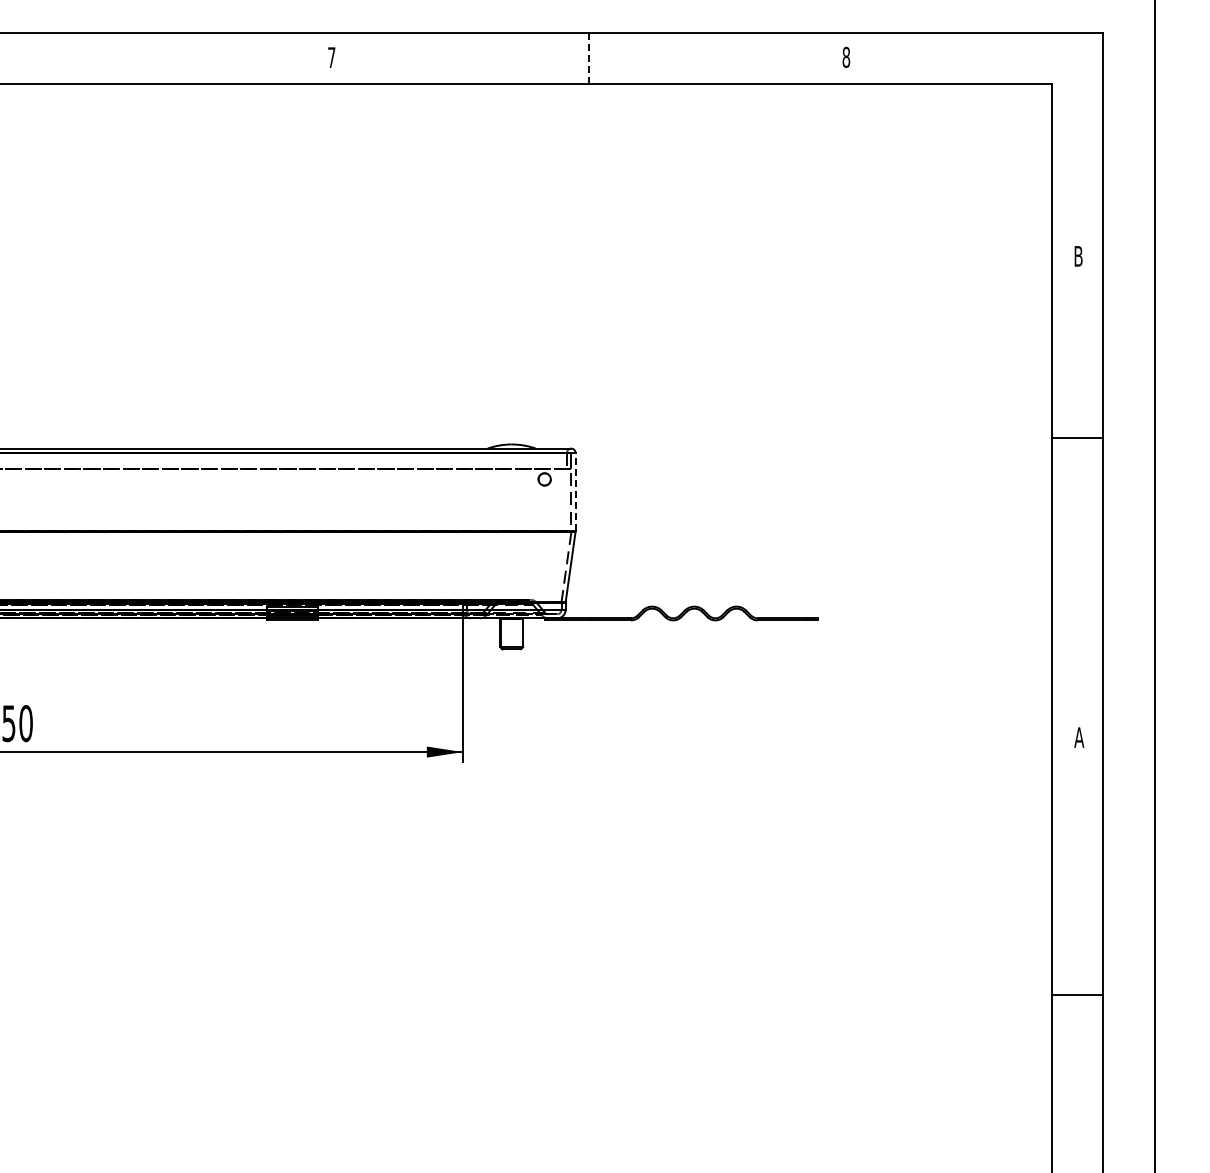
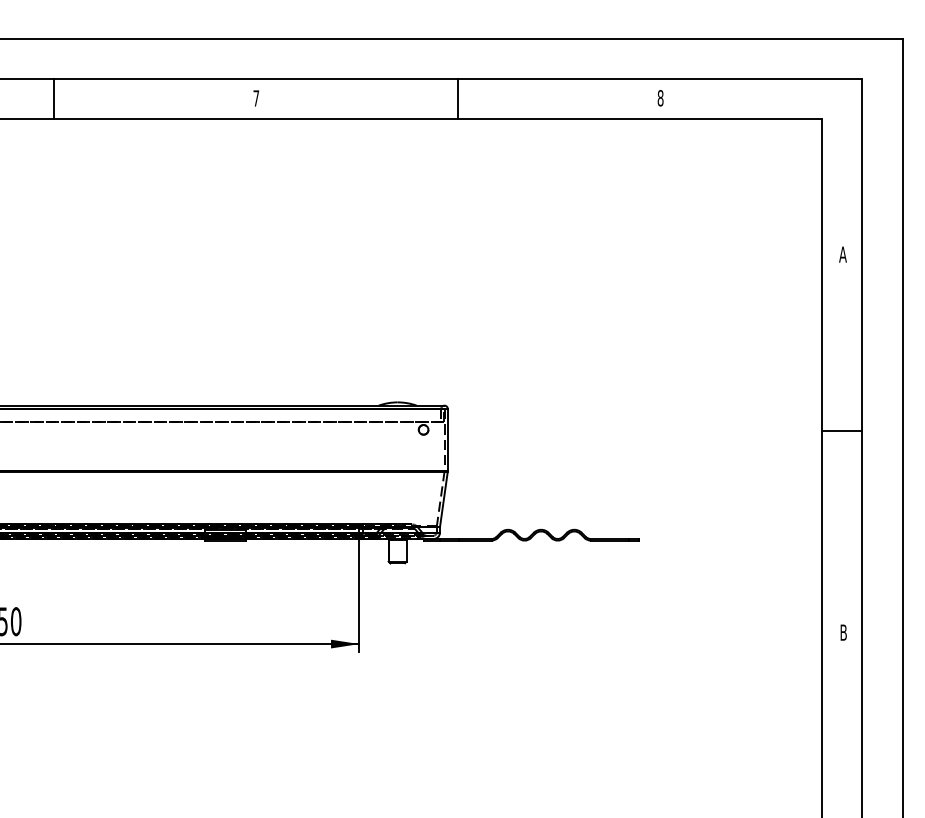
line: (74, 58) -> (54, 99), added
line: (588, 58) -> (458, 99), dashed -> solid
text: (1078, 256) -> (843, 254), B -> A
line: (1077, 438) -> (842, 430), moved
line: (575, 491) -> (447, 439), dashed -> solid
text: (1079, 737) -> (843, 632), A -> B

